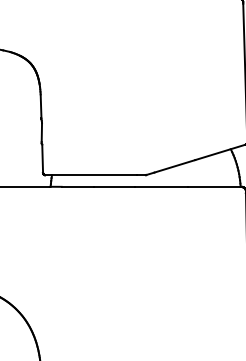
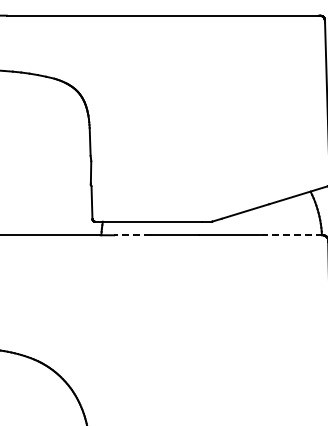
line: (77, 187) -> (132, 235), solid -> dashed
line: (214, 187) -> (291, 235), solid -> dashed

